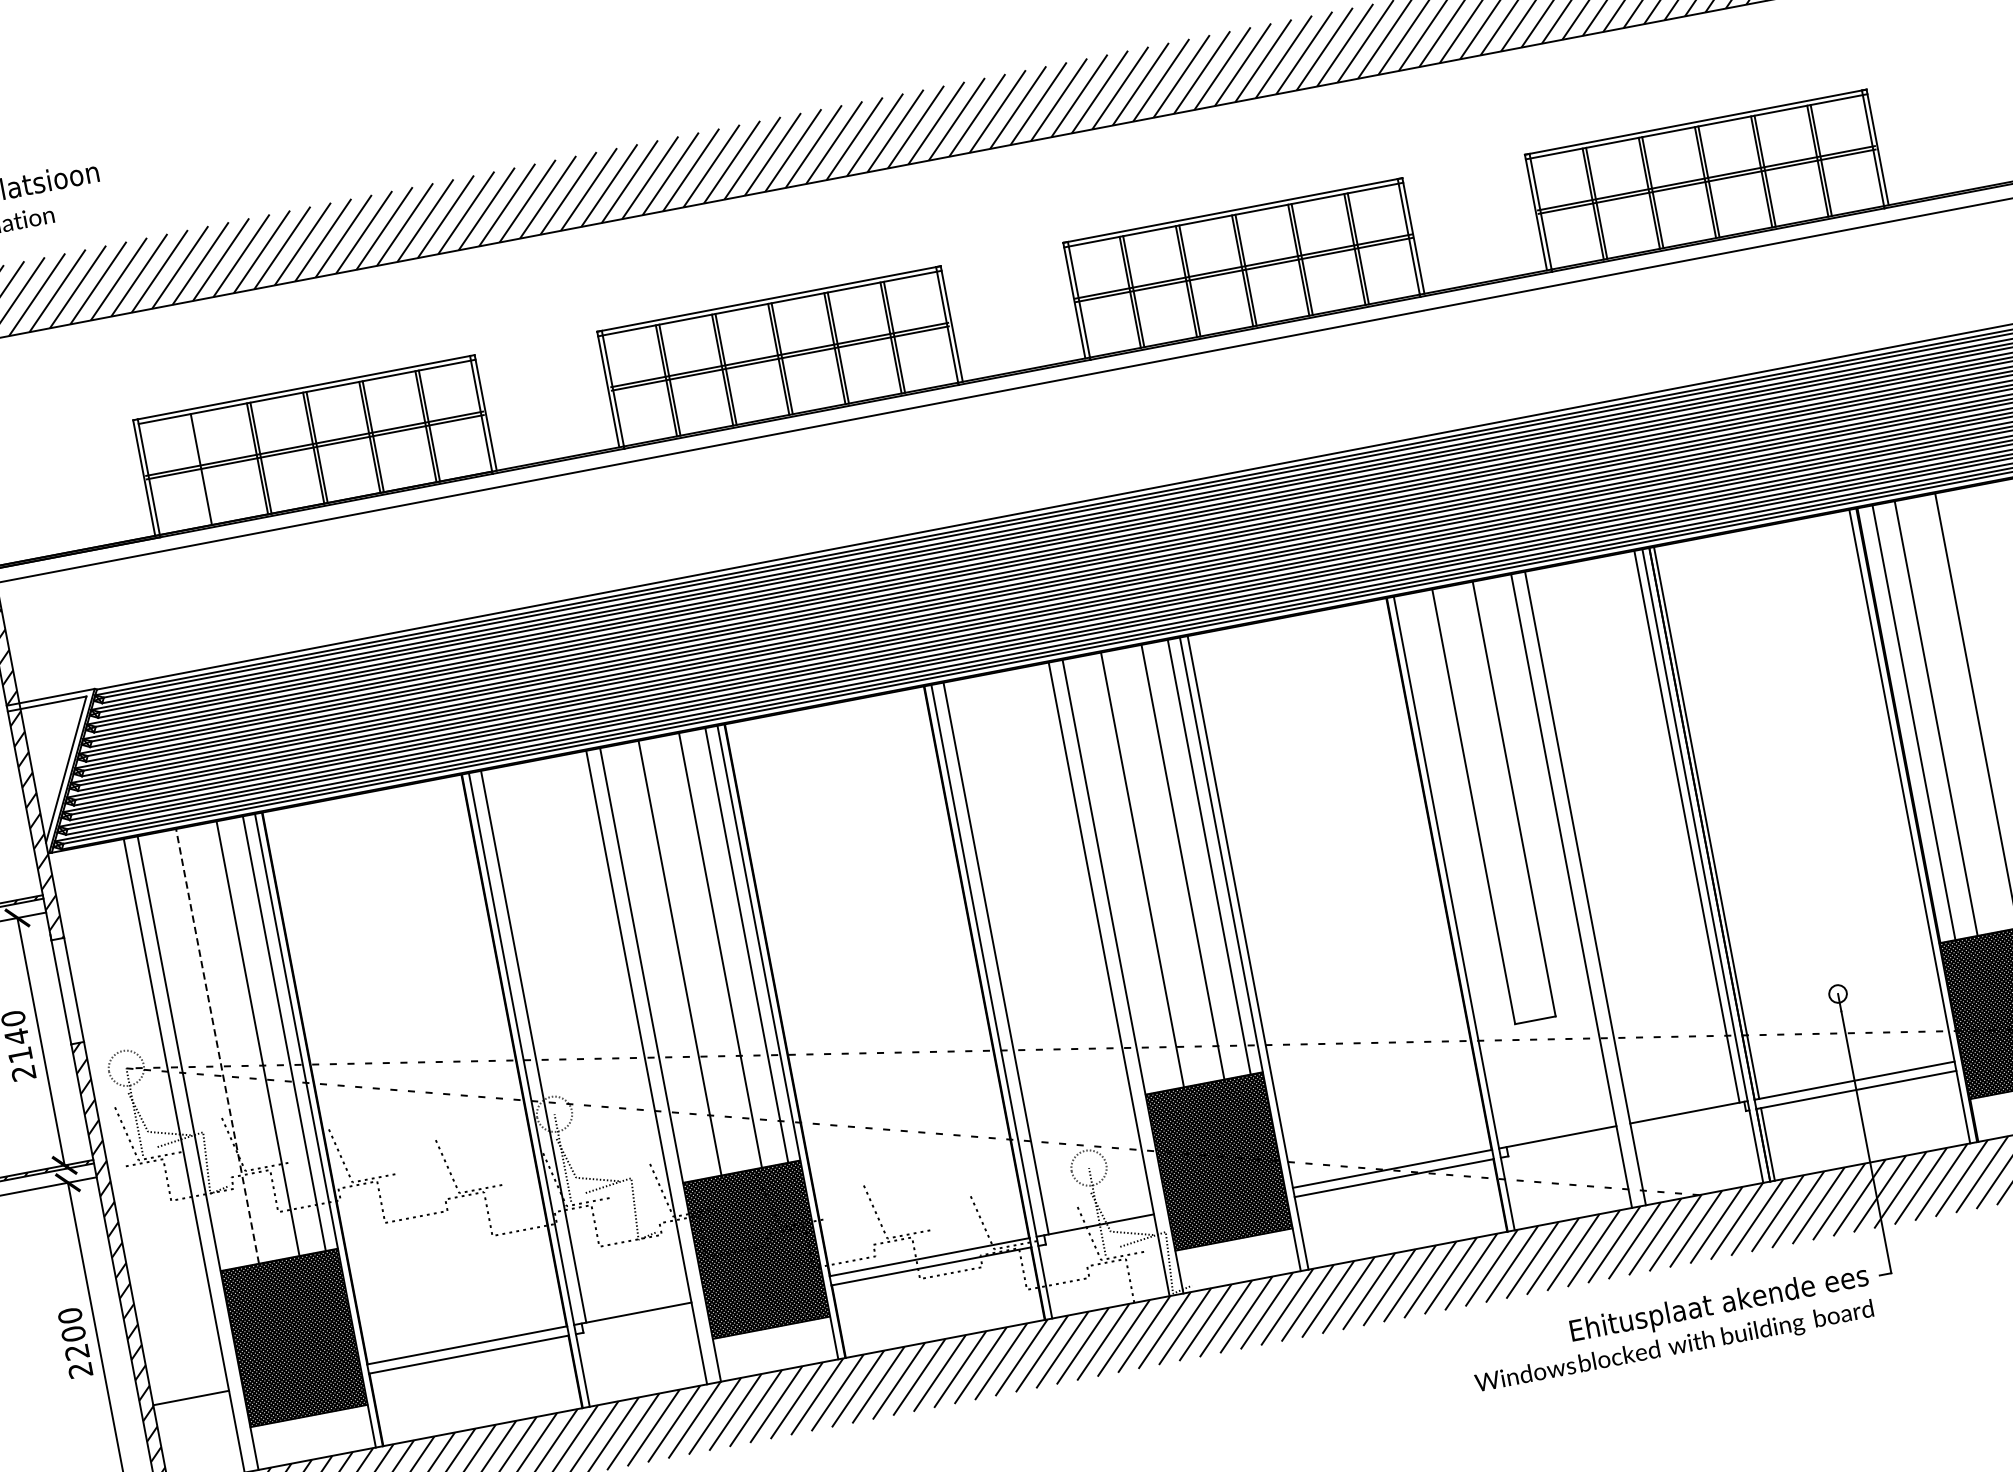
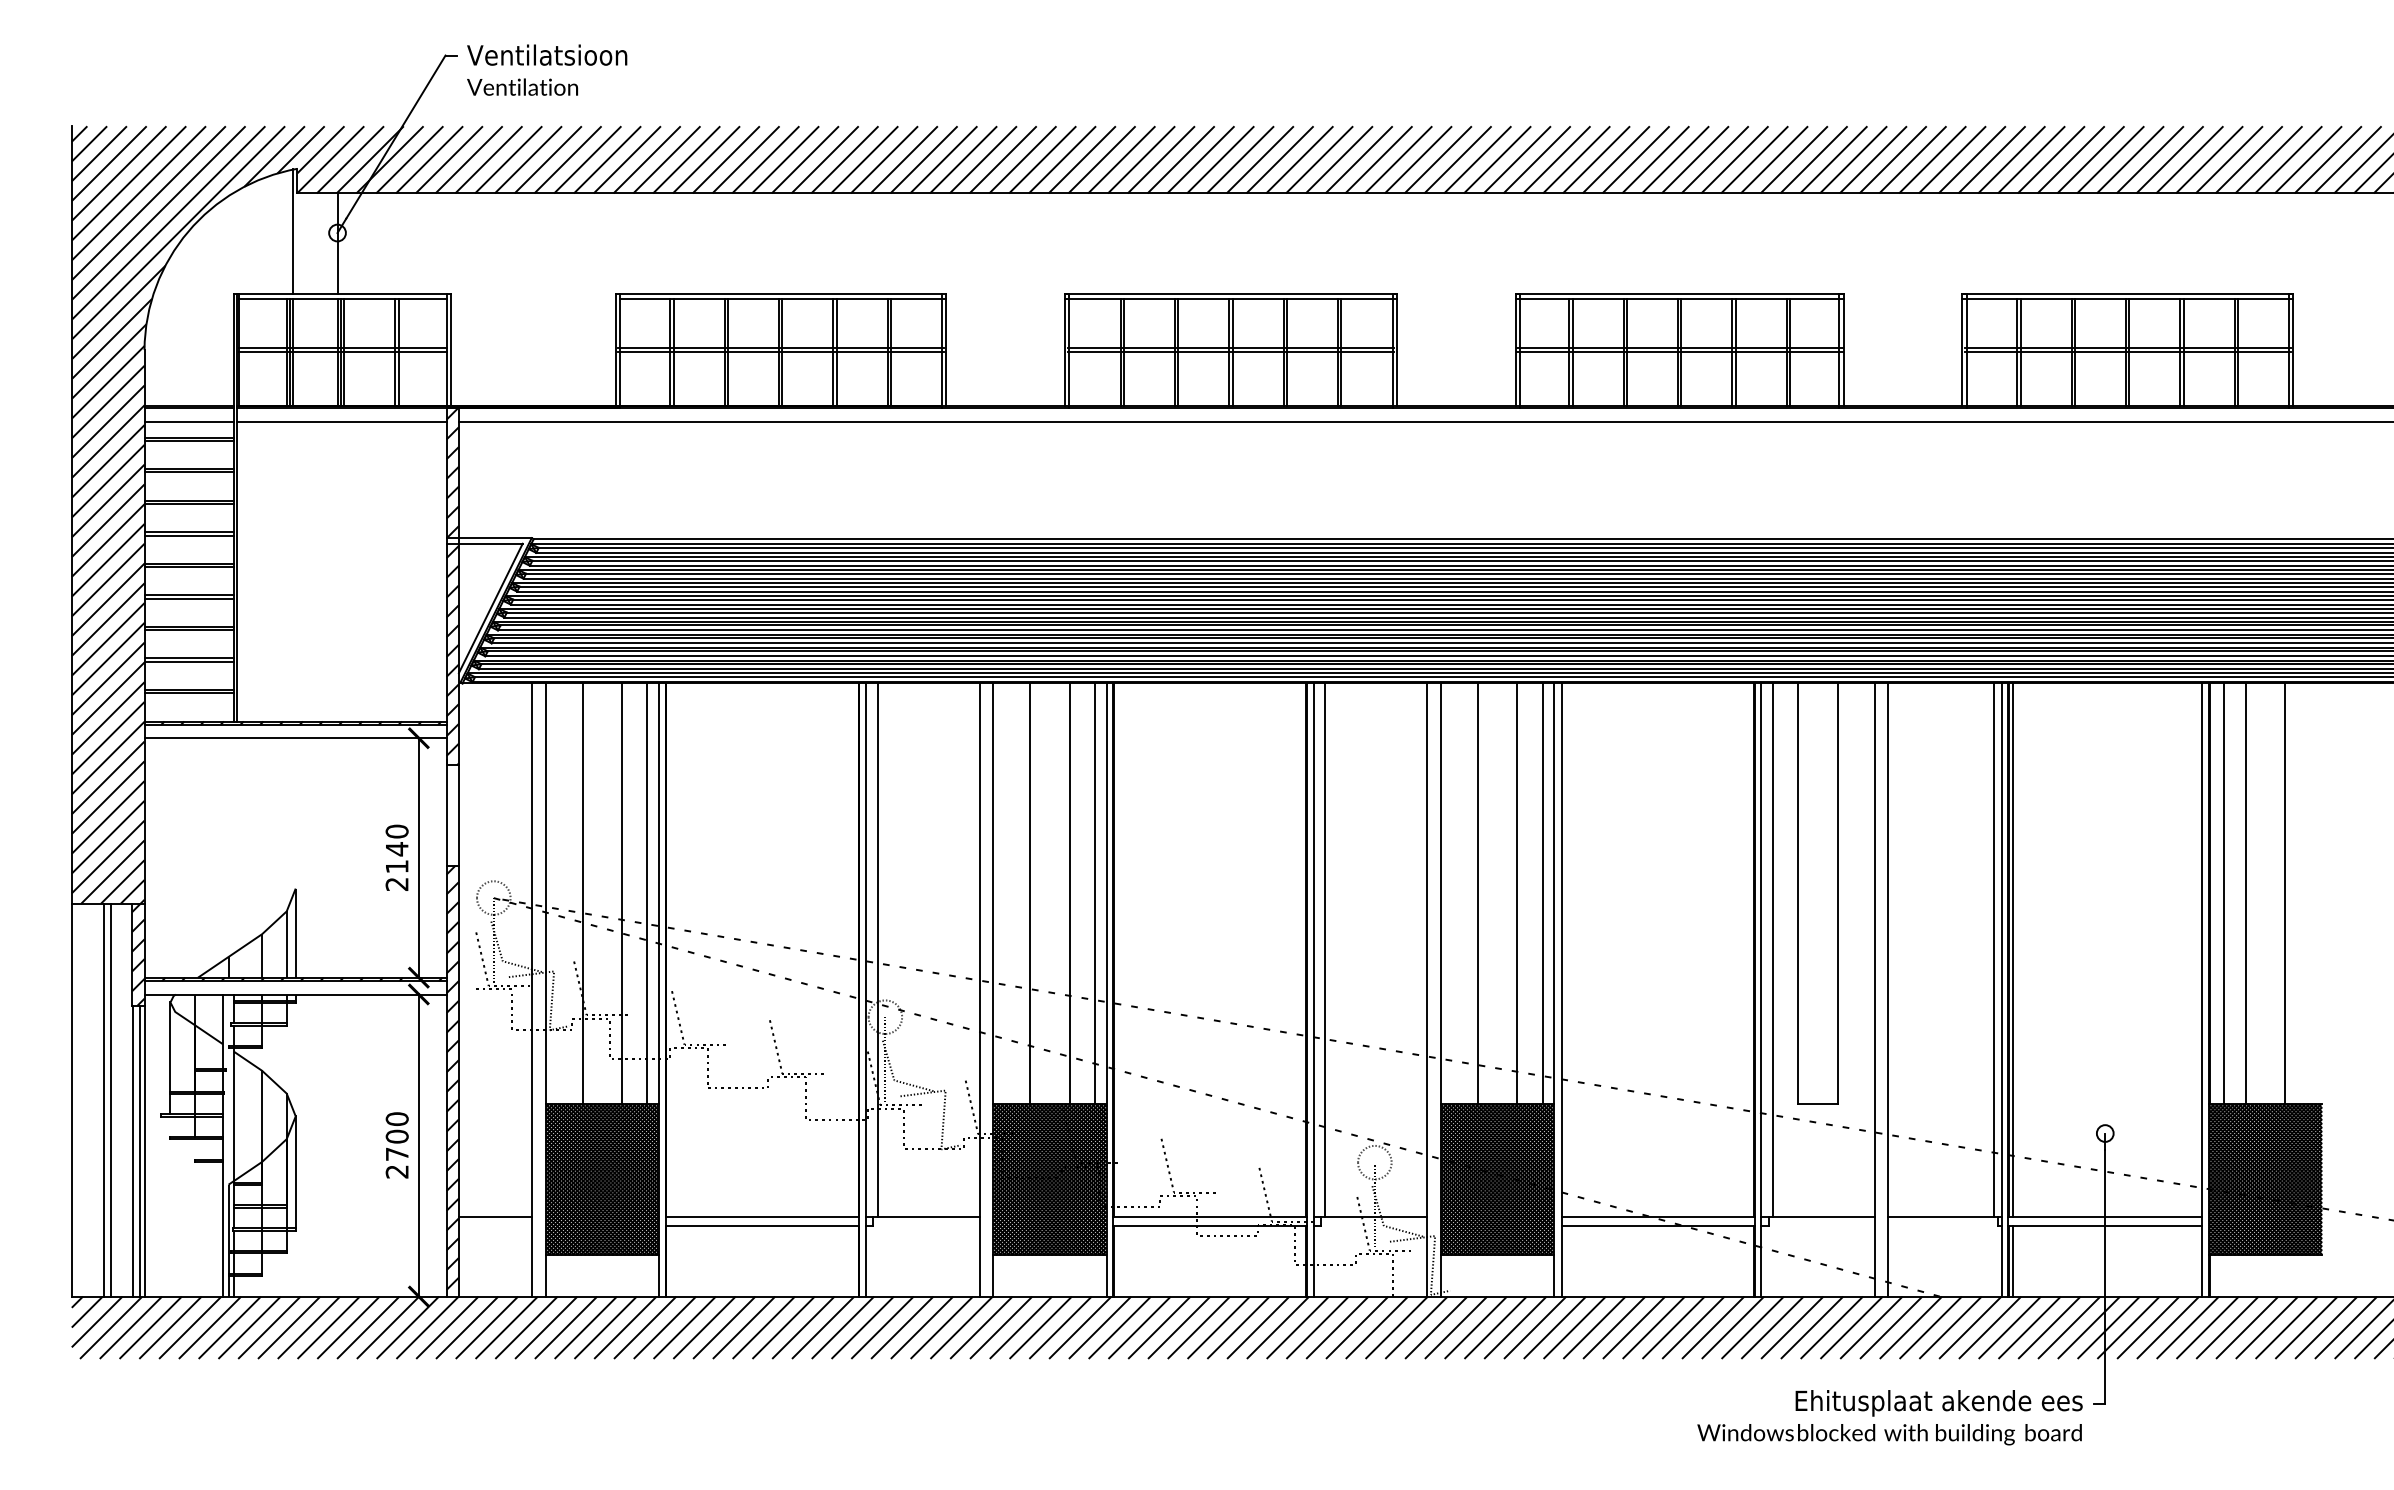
line: (204, 469) -> (673, 352), added
line: (1458, 870) -> (1772, 950), added
line: (217, 1046) -> (582, 893), dashed -> solid
text: (76, 1351) -> (396, 1153), 2200 -> 2700

